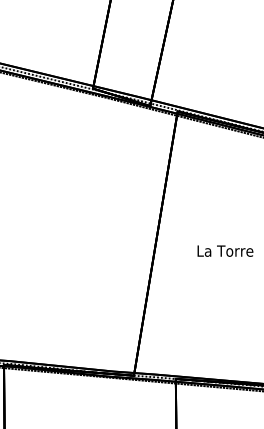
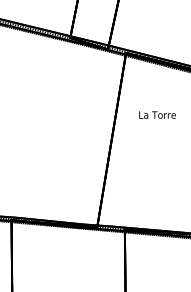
text: (225, 250) -> (157, 114), moved

